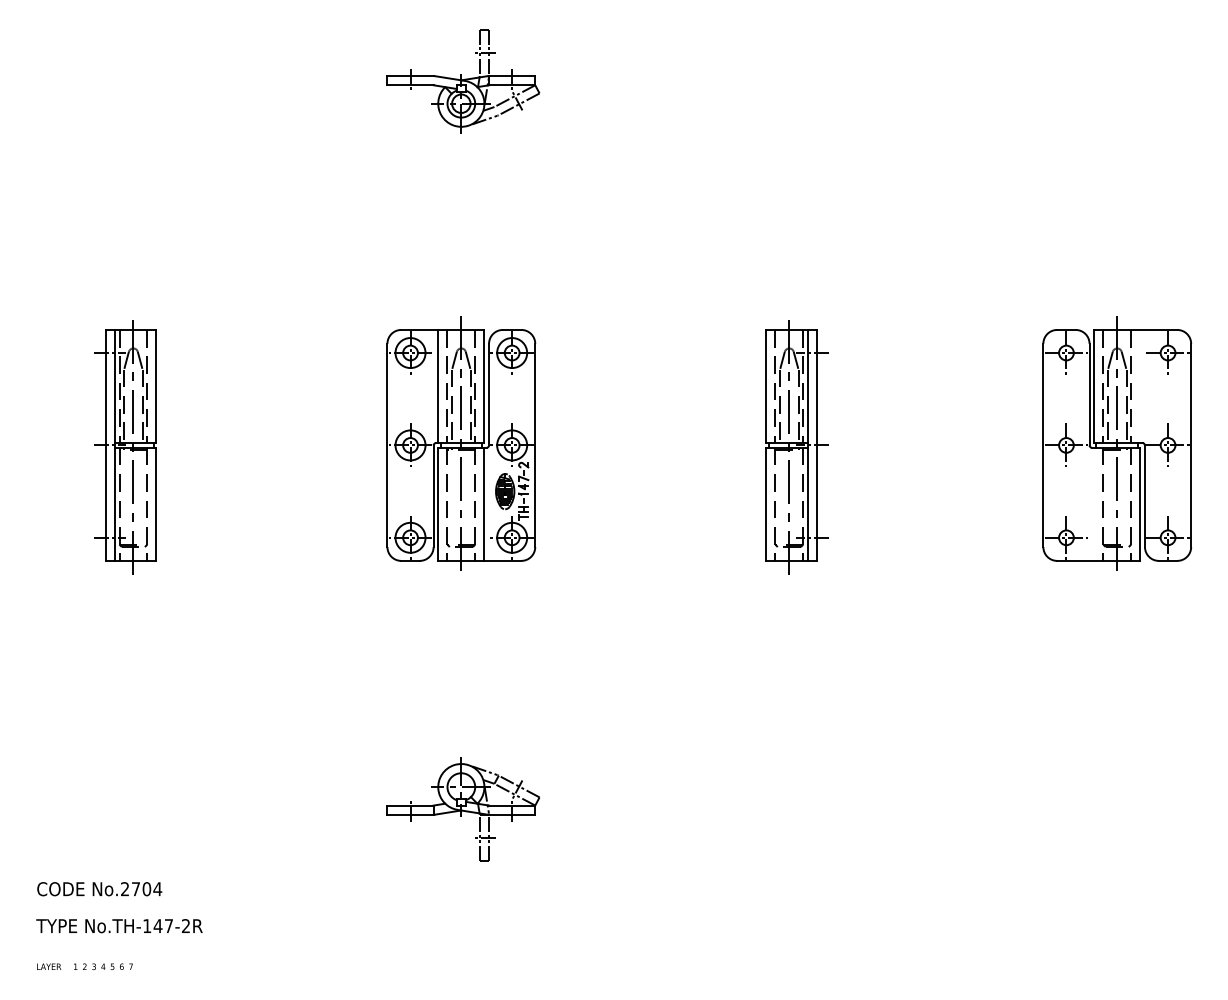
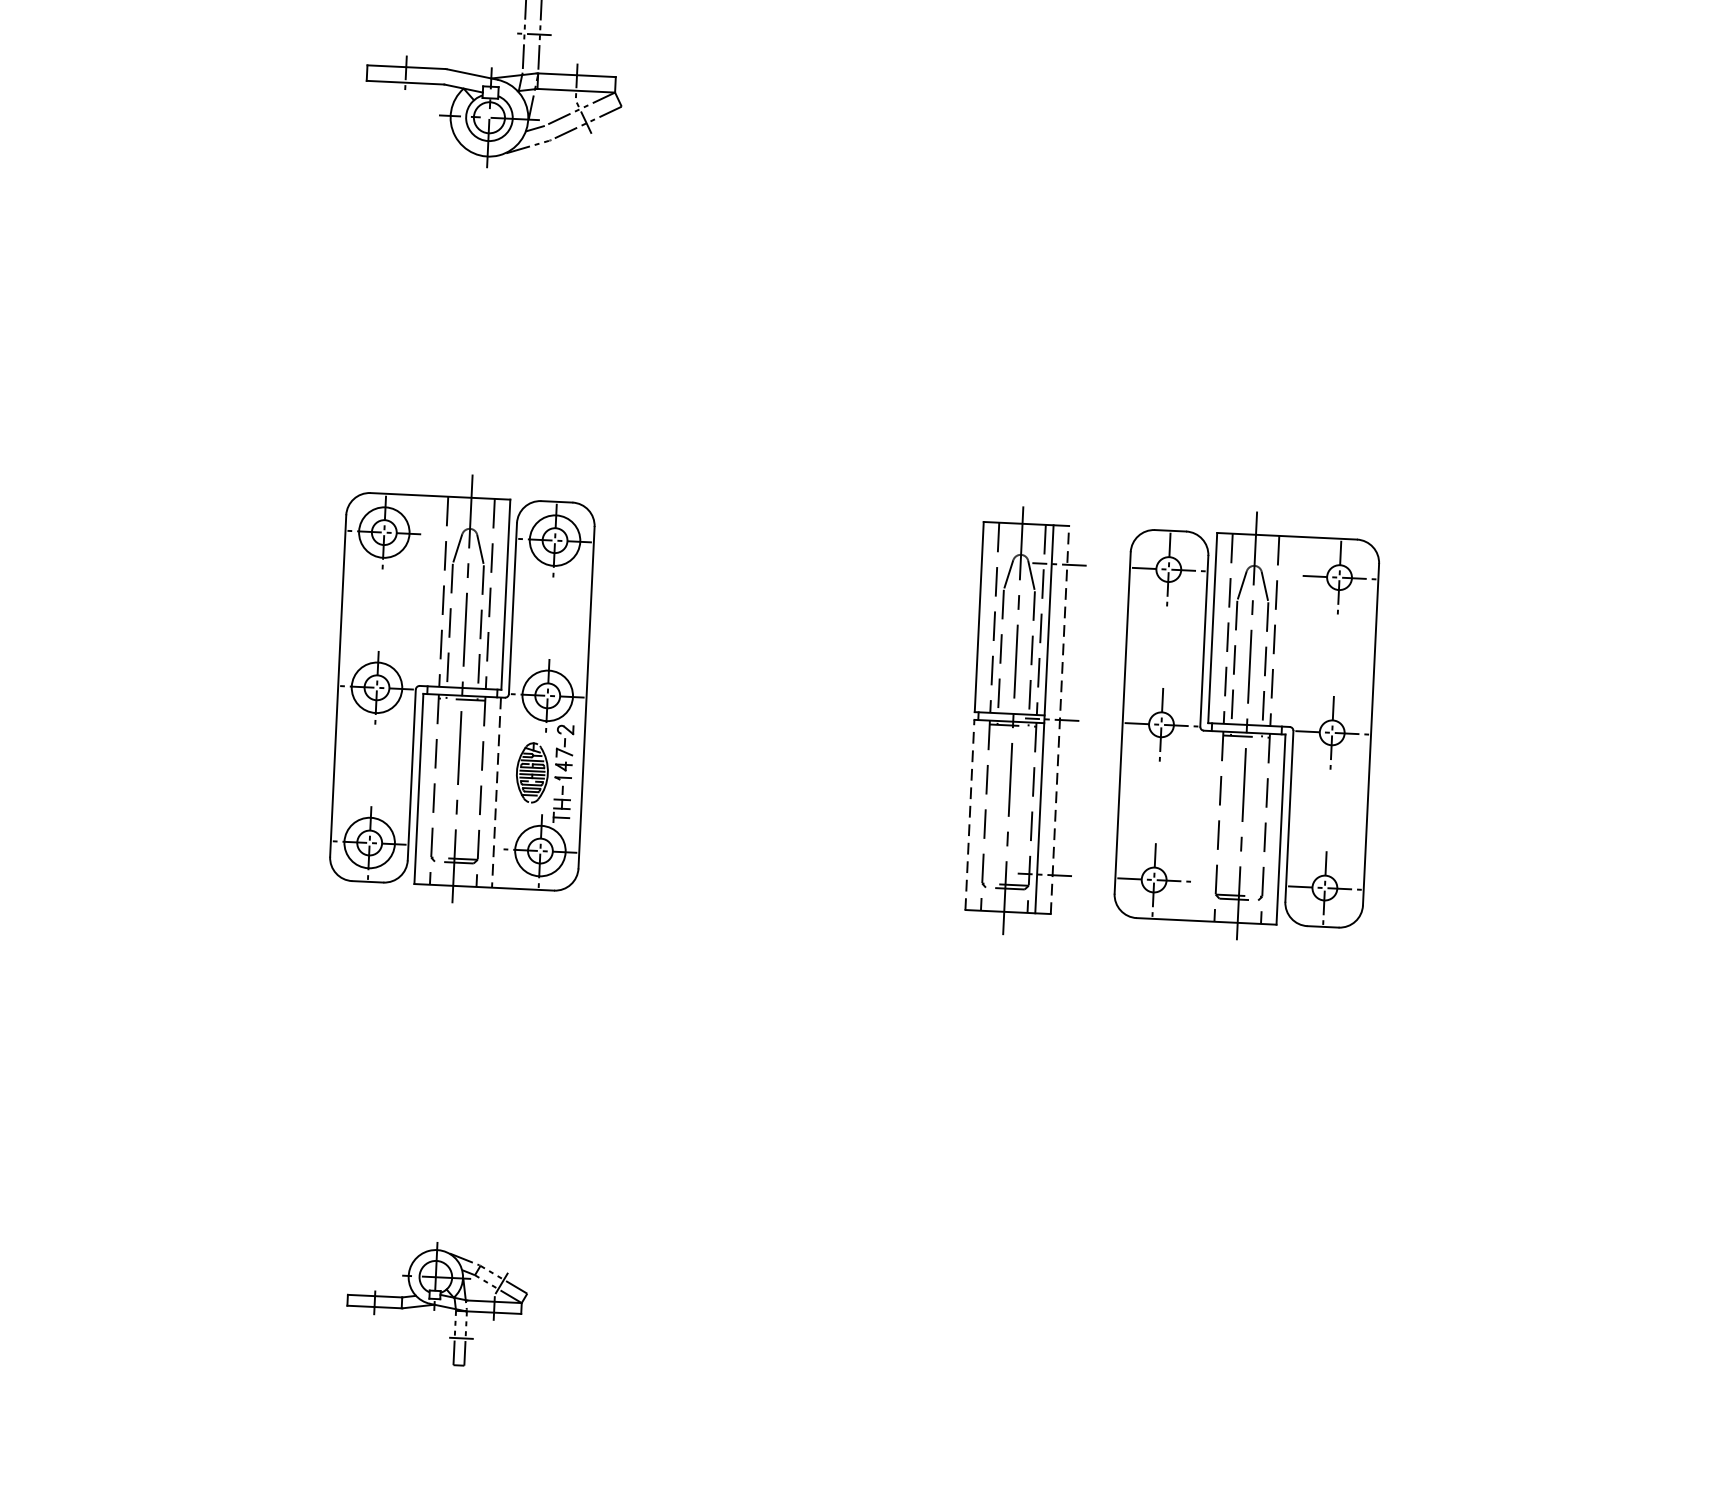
line: (438, 386) -> (428, 591), removed
part: (1116, 443) -> (1245, 725), moved
line: (817, 444) -> (1060, 718), solid -> dashed
line: (484, 504) -> (496, 792), solid -> dashed
line: (766, 504) -> (970, 815), solid -> dashed
part: (463, 809) -> (437, 1303), size x0.7

